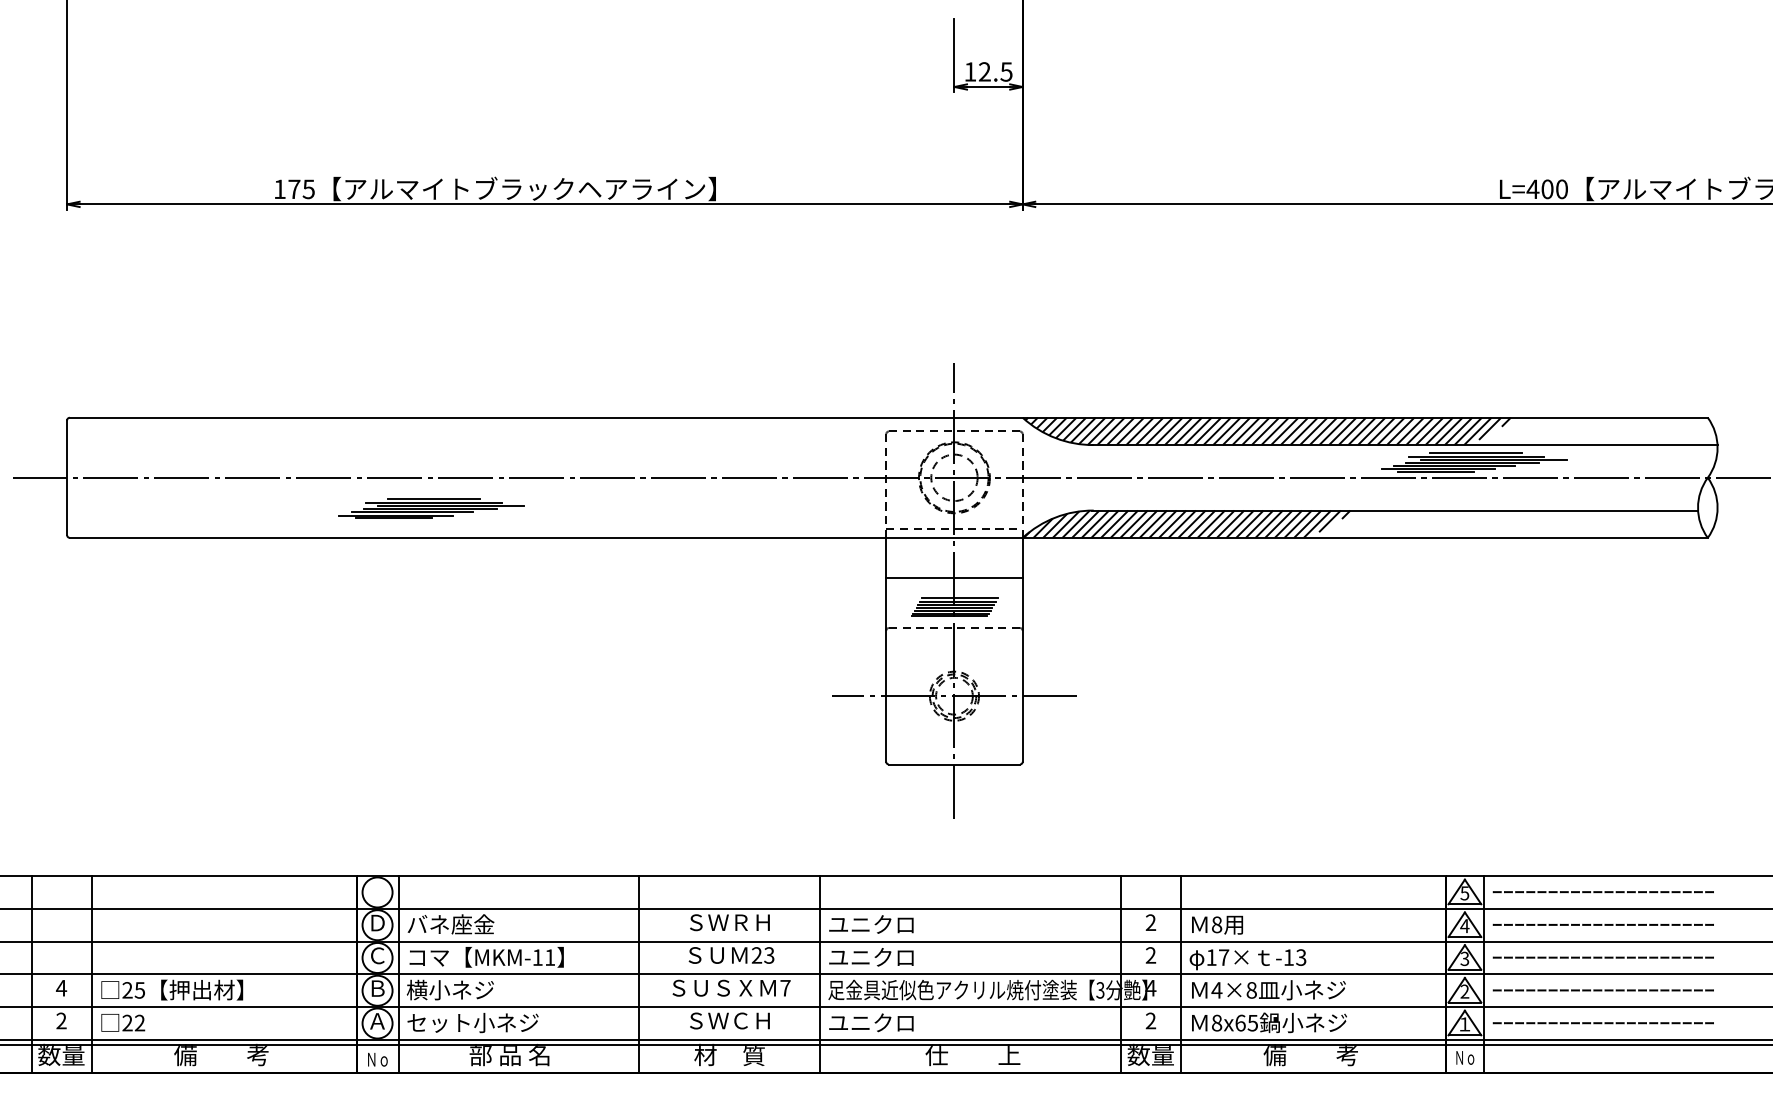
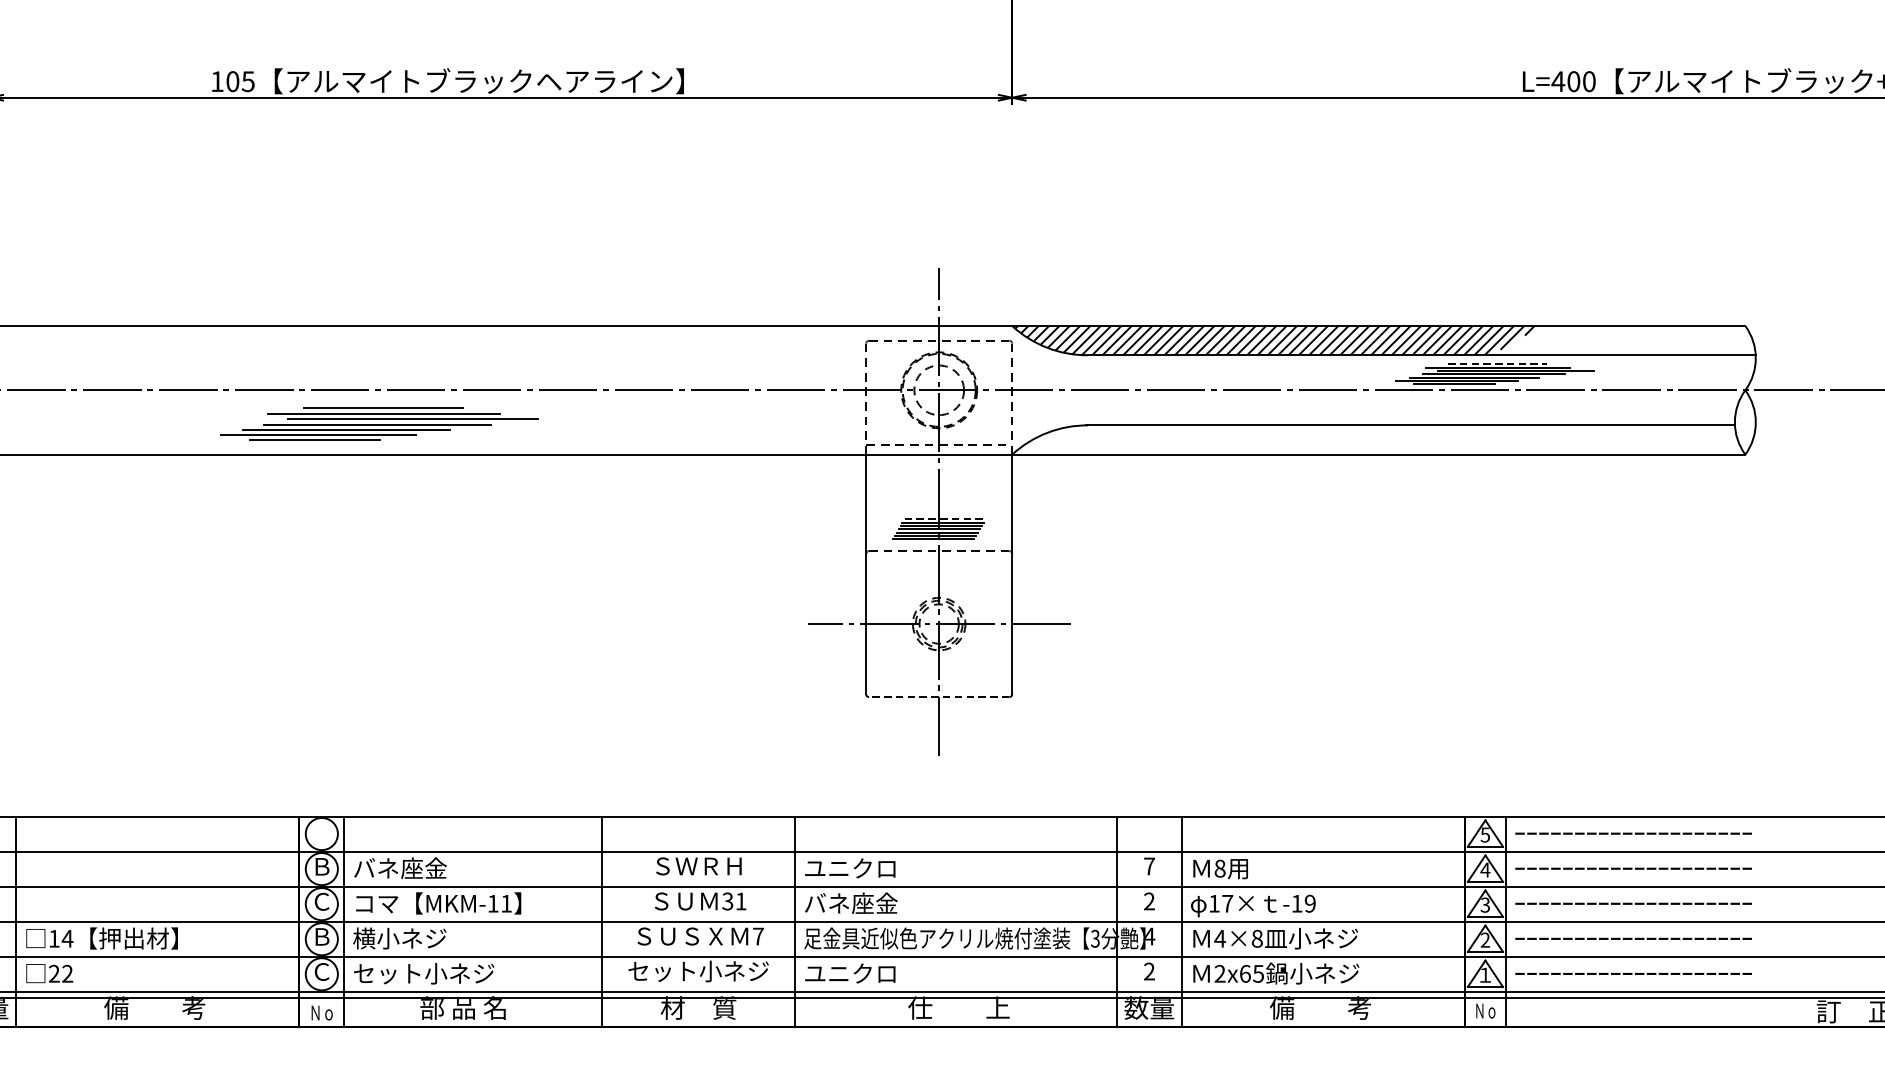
text: (294, 189) -> (232, 81), 175 -> 105
line: (1476, 452) -> (1497, 363), solid -> dashed
part: (431, 508) -> (379, 423), size x1.6
hatch: (1186, 523) -> (1187, 439), removed
line: (954, 577) -> (939, 497), removed
line: (960, 597) -> (945, 518), solid -> dashed
line: (954, 764) -> (939, 697), solid -> dashed
text: (1150, 922) -> (1148, 866), 2 -> 7
text: (377, 923) -> (321, 867), Ｄ -> Ｂ
text: (762, 955) -> (733, 901), 23 -> 31
text: (872, 957) -> (851, 903), ユニクロ -> バネ座金
text: (1301, 957) -> (1310, 903), -13 -> -19
text: (133, 990) -> (60, 938), 25 -> 14
text: (729, 1020) -> (698, 971), ＳＷＣＨ -> セット小ネジ
text: (377, 1021) -> (321, 972), Ａ -> Ｃ
text: (1216, 1022) -> (1219, 973), 8x65 -> 2x65

